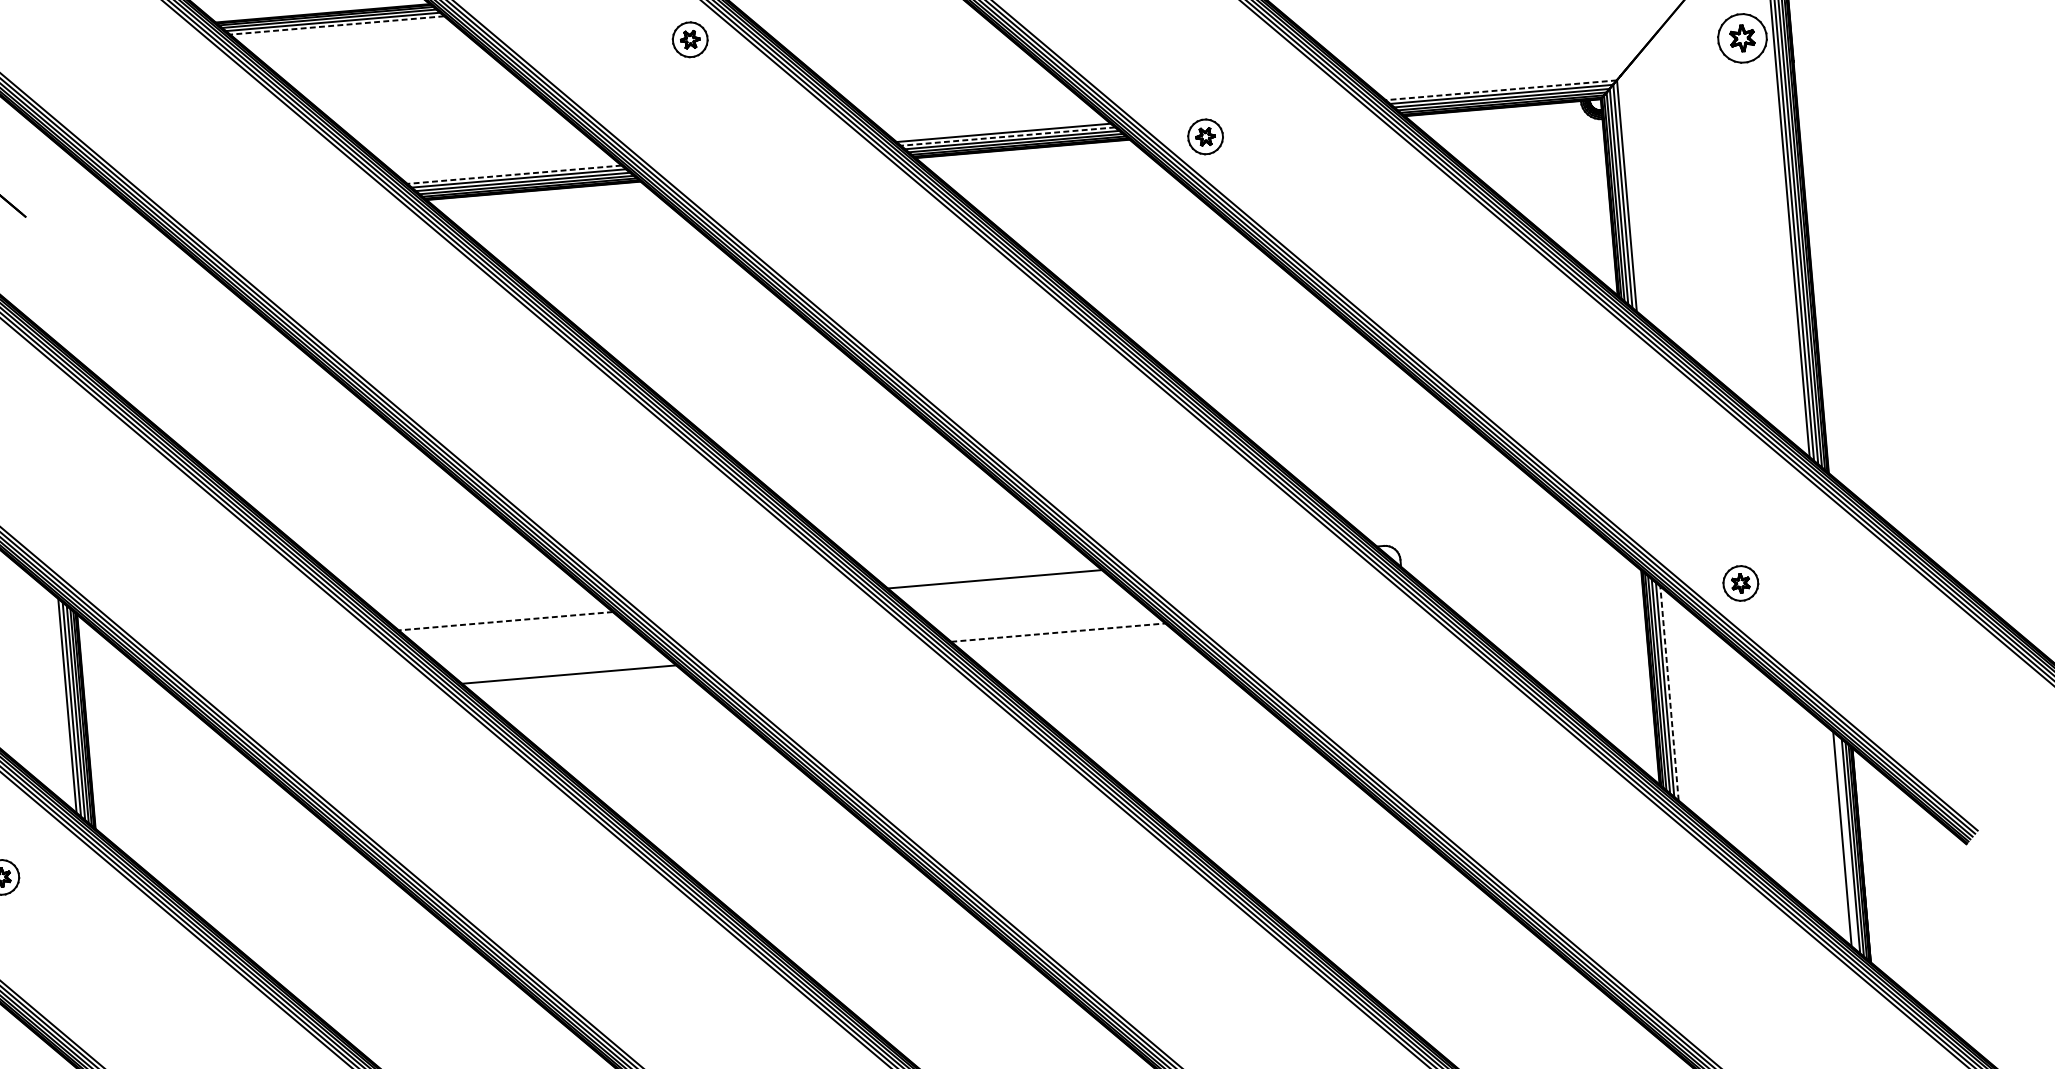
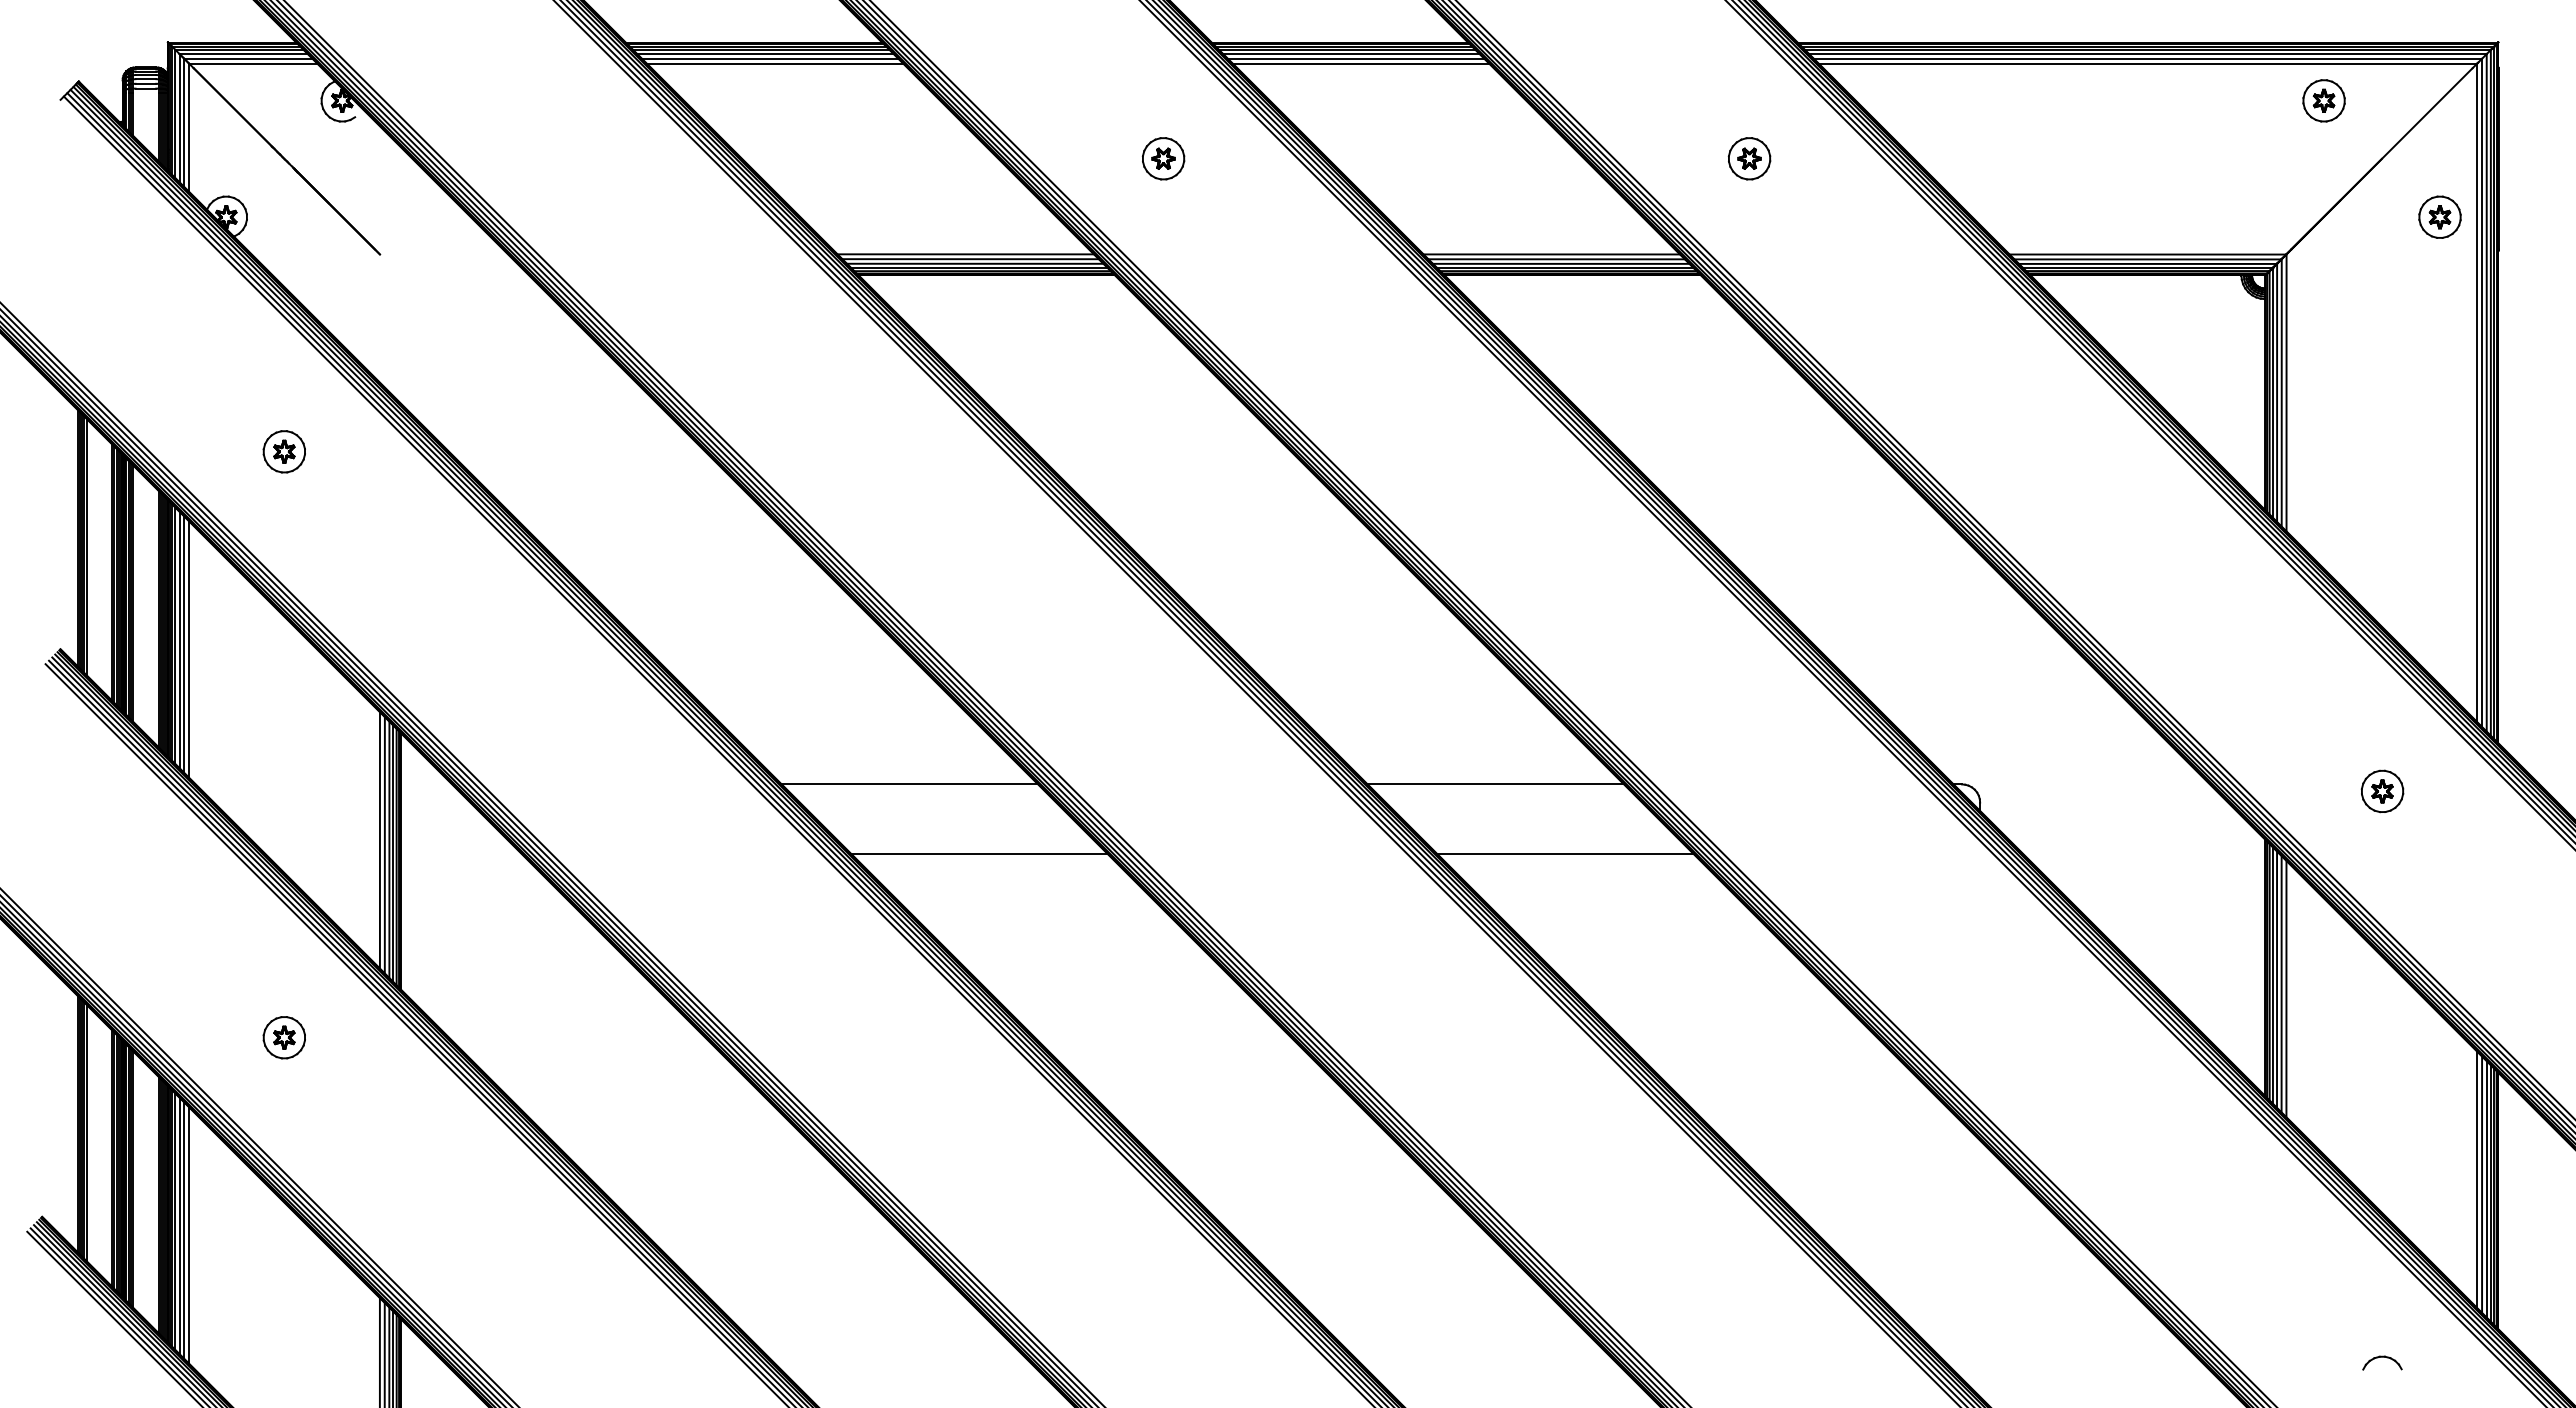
line: (336, 25) -> (769, 58), dashed -> solid
line: (341, 29) -> (774, 63), added
part: (1741, 37) -> (2439, 216), size x0.71
part: (690, 39) -> (1163, 158), moved
line: (1500, 90) -> (2147, 254), dashed -> solid
line: (1007, 136) -> (1556, 259), dashed -> solid
part: (1205, 136) -> (1749, 158), moved
line: (514, 174) -> (965, 254), dashed -> solid
part: (1740, 583) -> (2382, 791), moved
line: (505, 621) -> (909, 784), dashed -> solid
line: (1058, 632) -> (1566, 854), dashed -> solid
line: (1669, 693) -> (2286, 988), dashed -> solid
line: (1847, 842) -> (2482, 1184), added
part: (1776, 998) -> (2382, 1362), added

